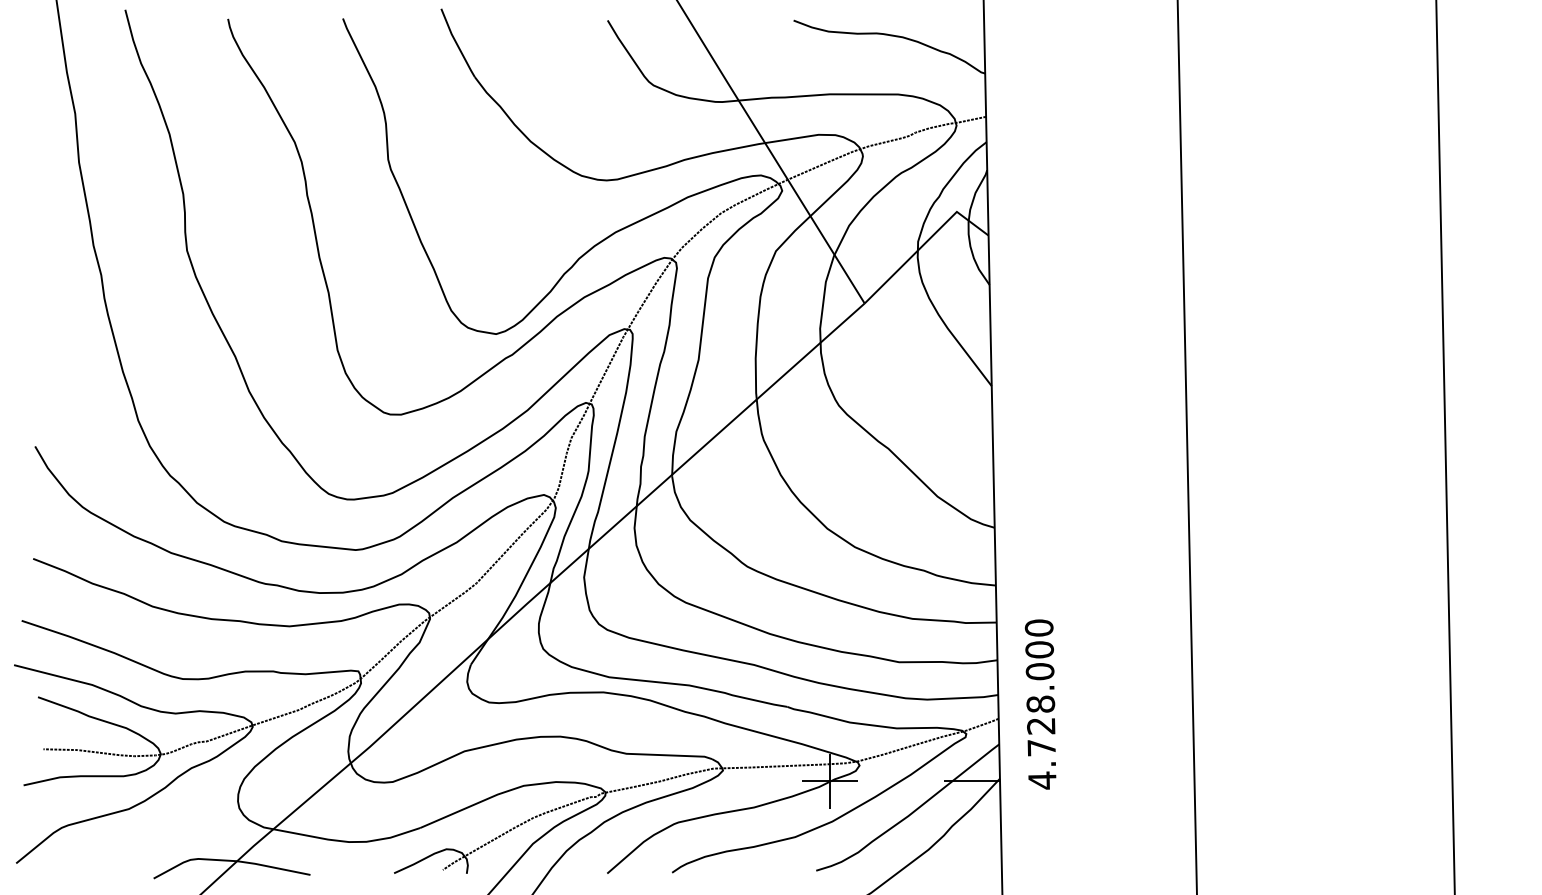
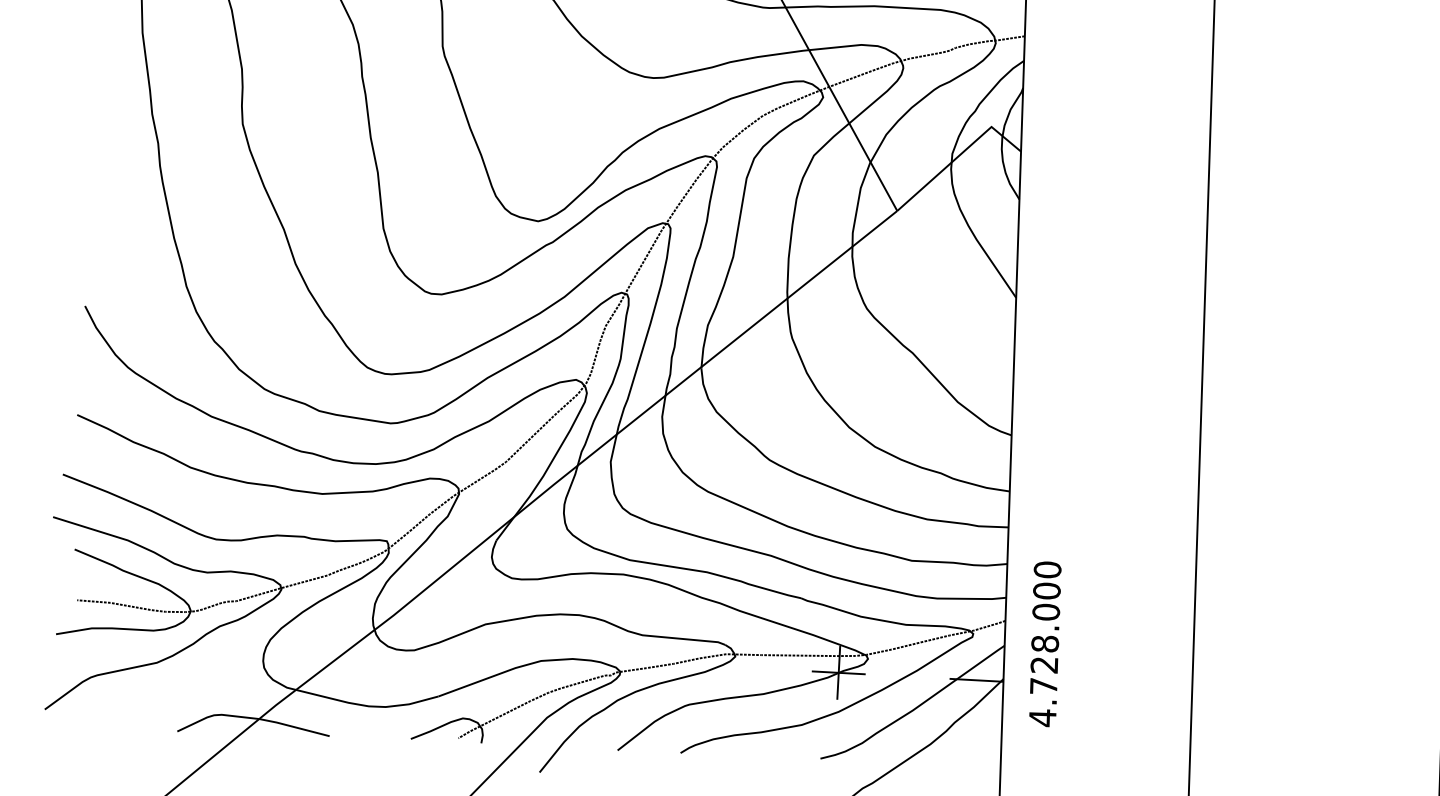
text: (1040, 704) -> (1044, 644), moved

